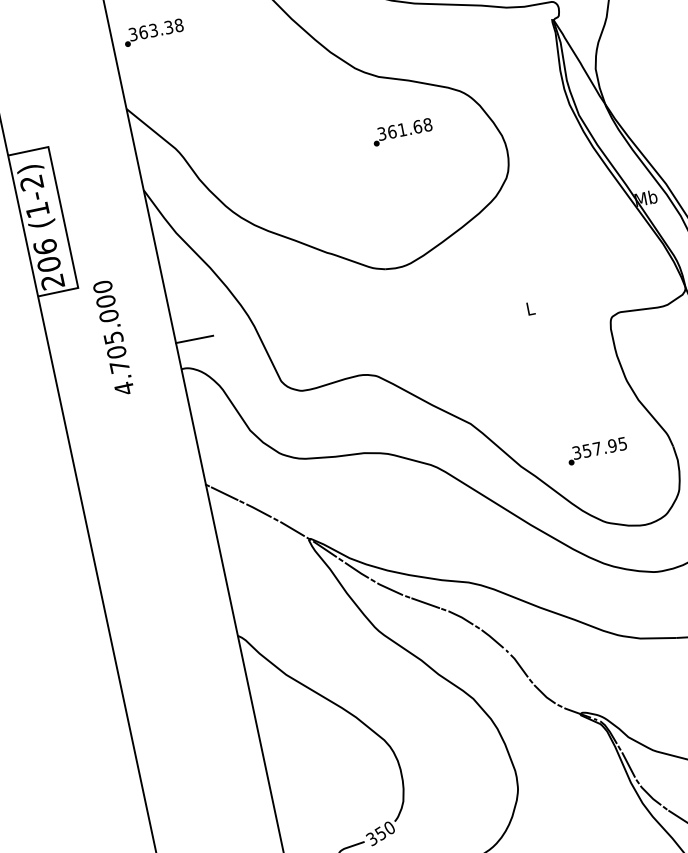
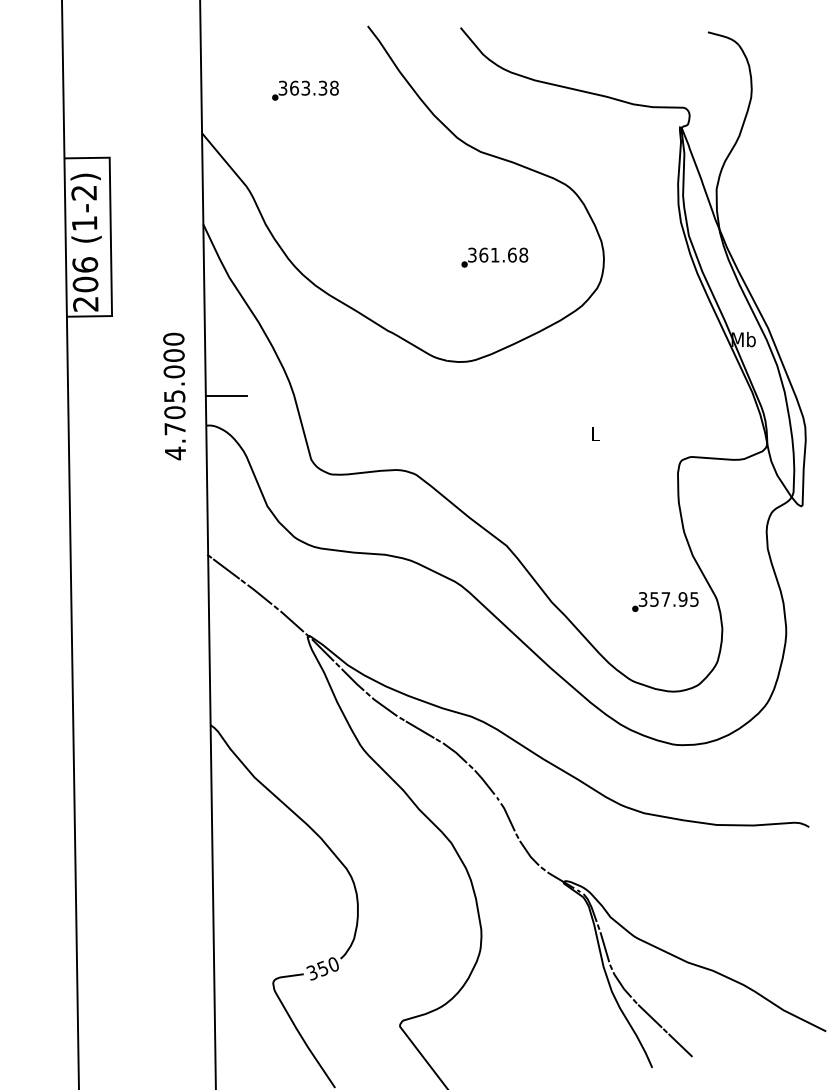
text: (153, 32) -> (305, 90), moved
text: (402, 132) -> (494, 257), moved
text: (113, 337) -> (174, 396), moved
text: (597, 450) -> (665, 601), moved

